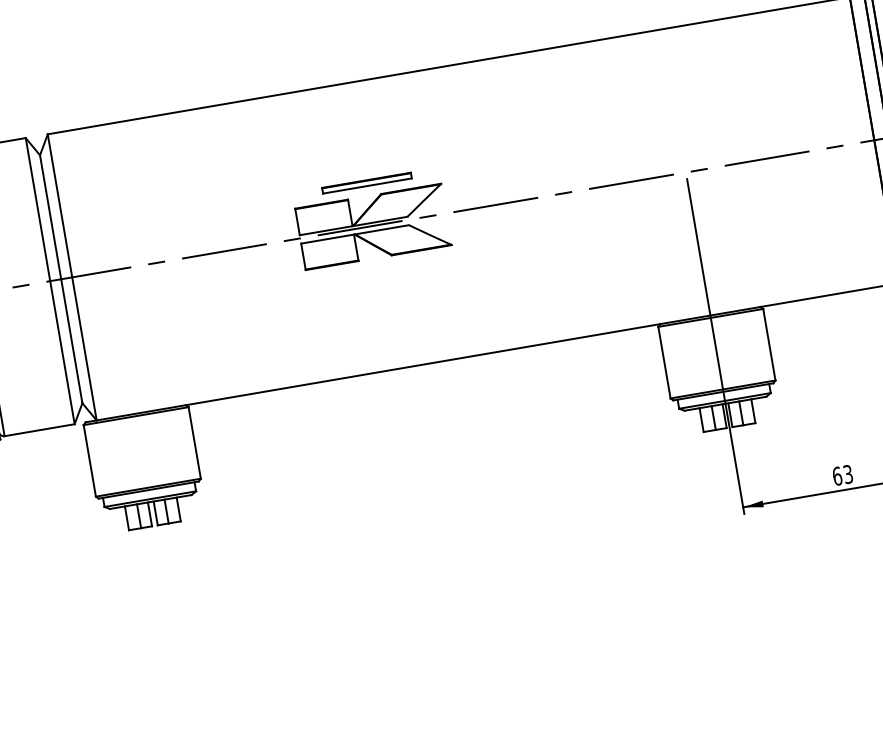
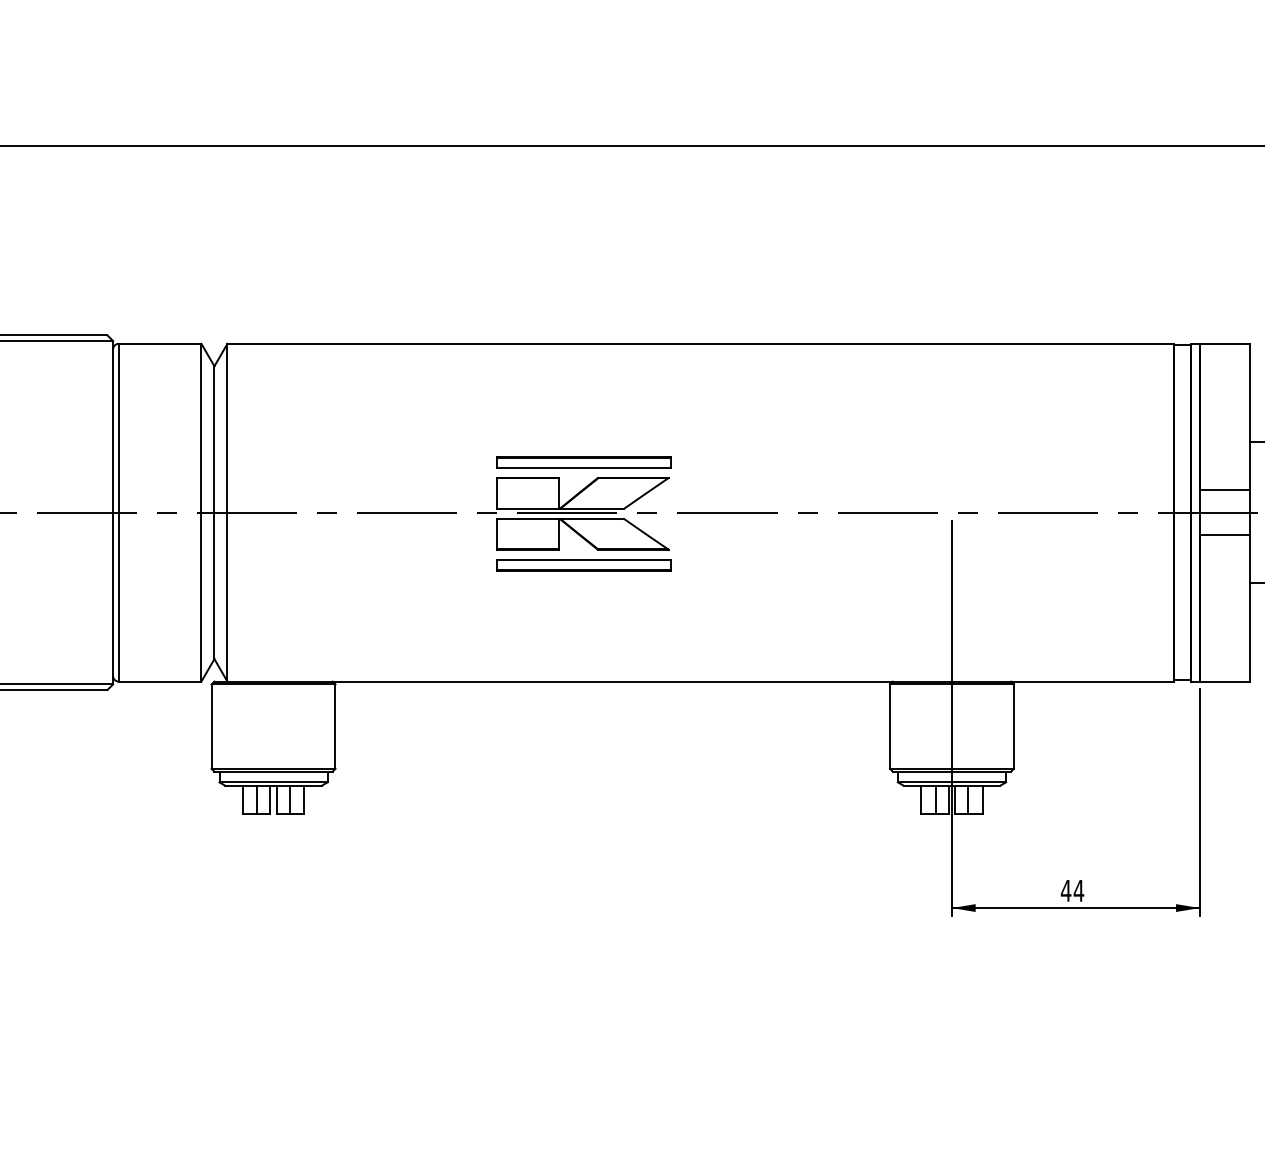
part: (366, 183) -> (583, 462), size x1.67
part: (381, 270) -> (583, 565), added
text: (842, 475) -> (1072, 890), 63 -> 44

